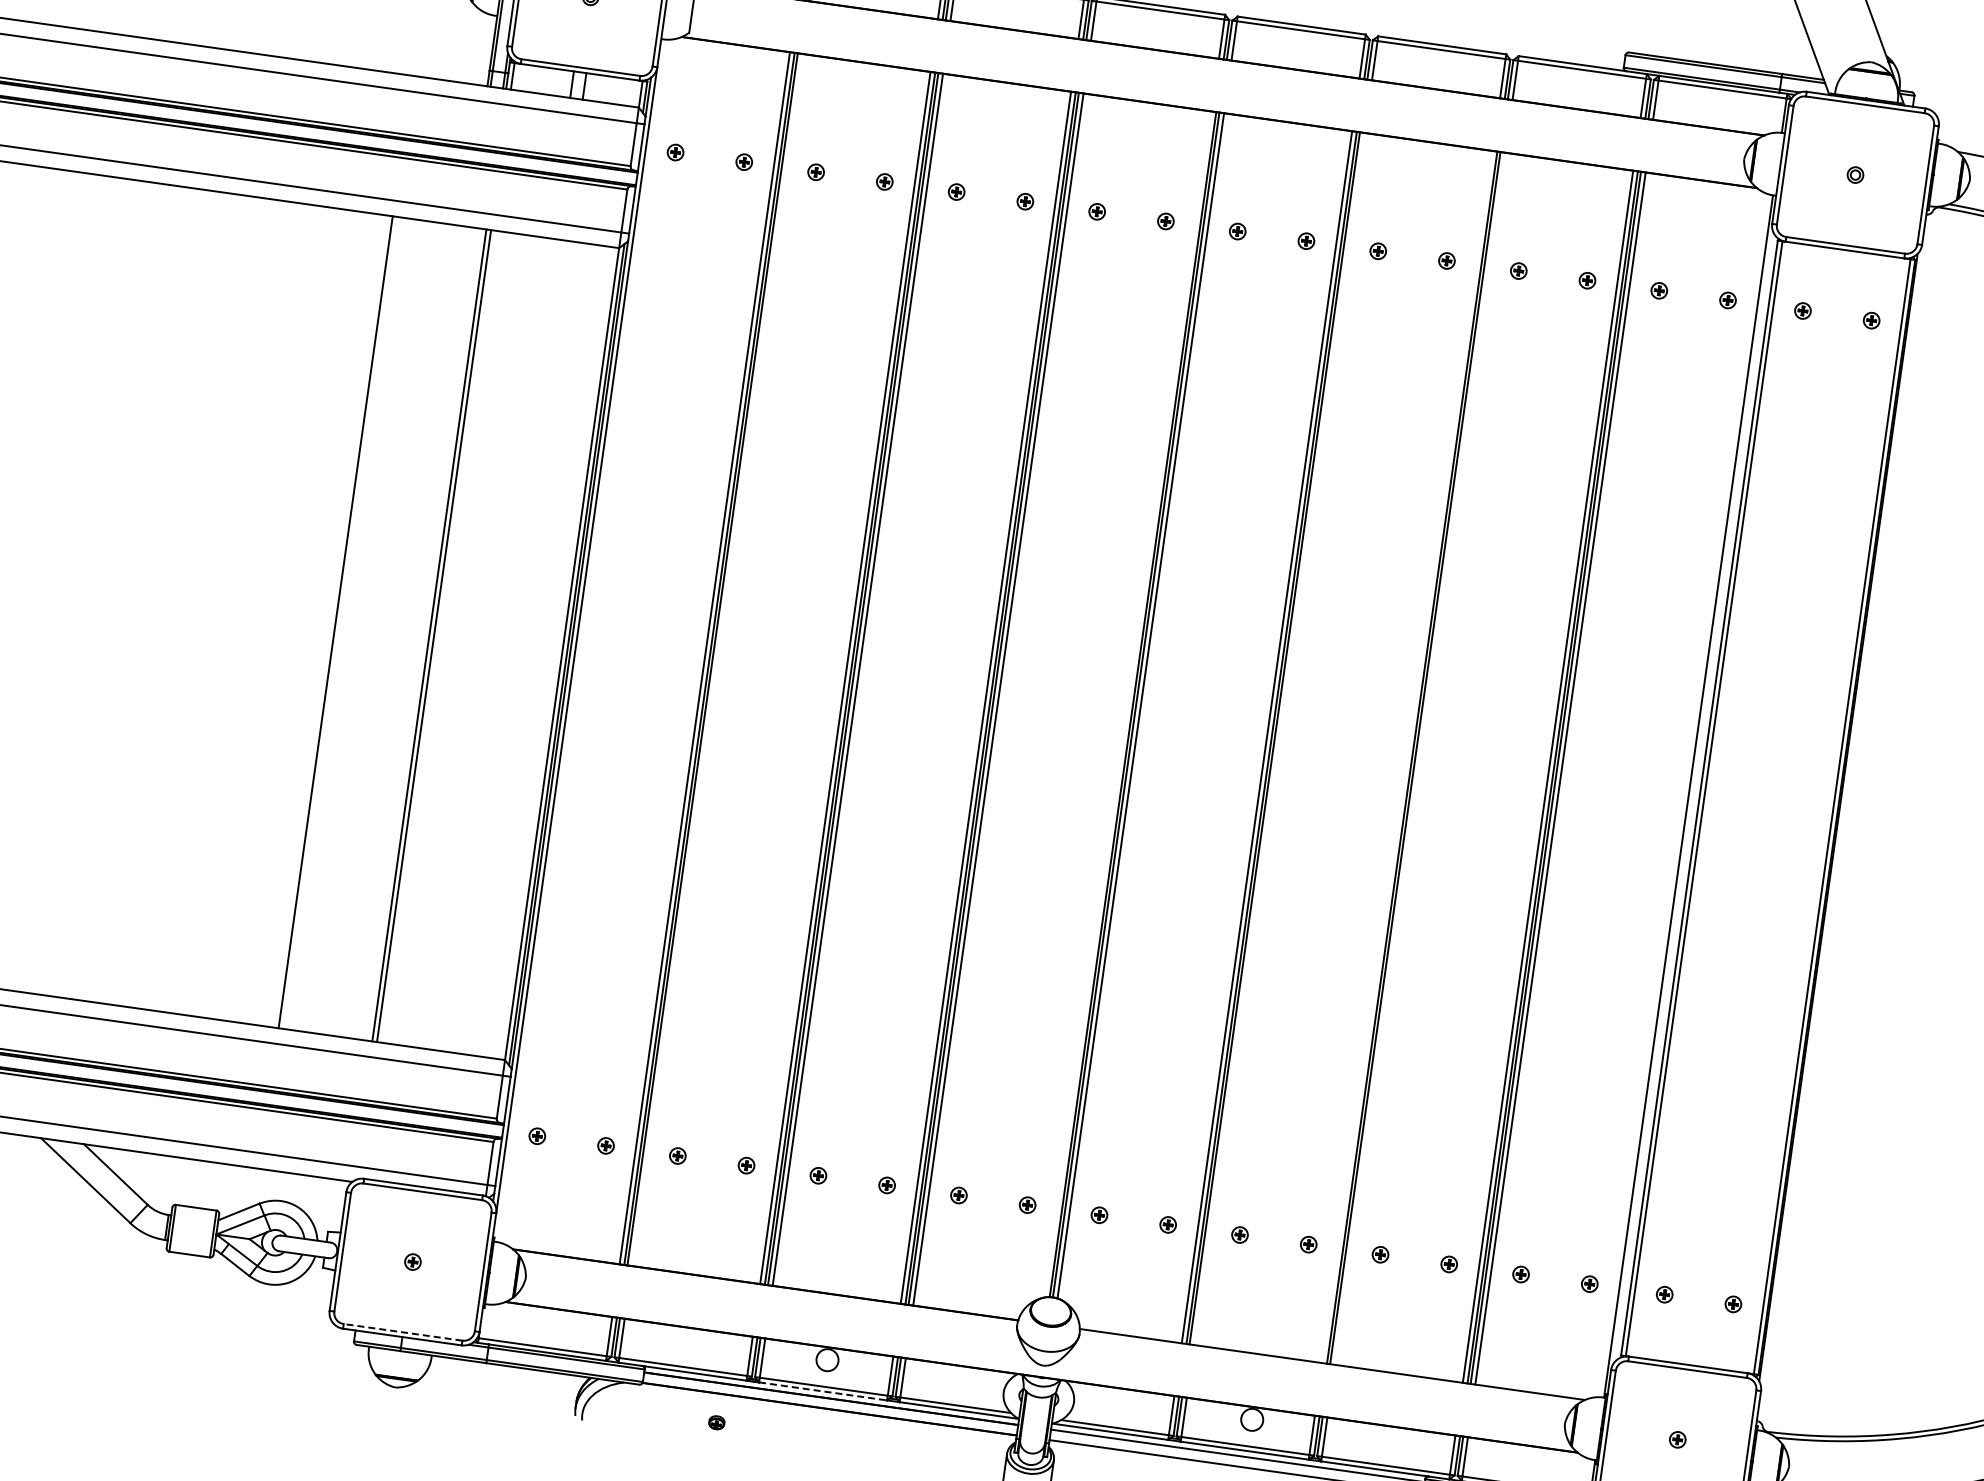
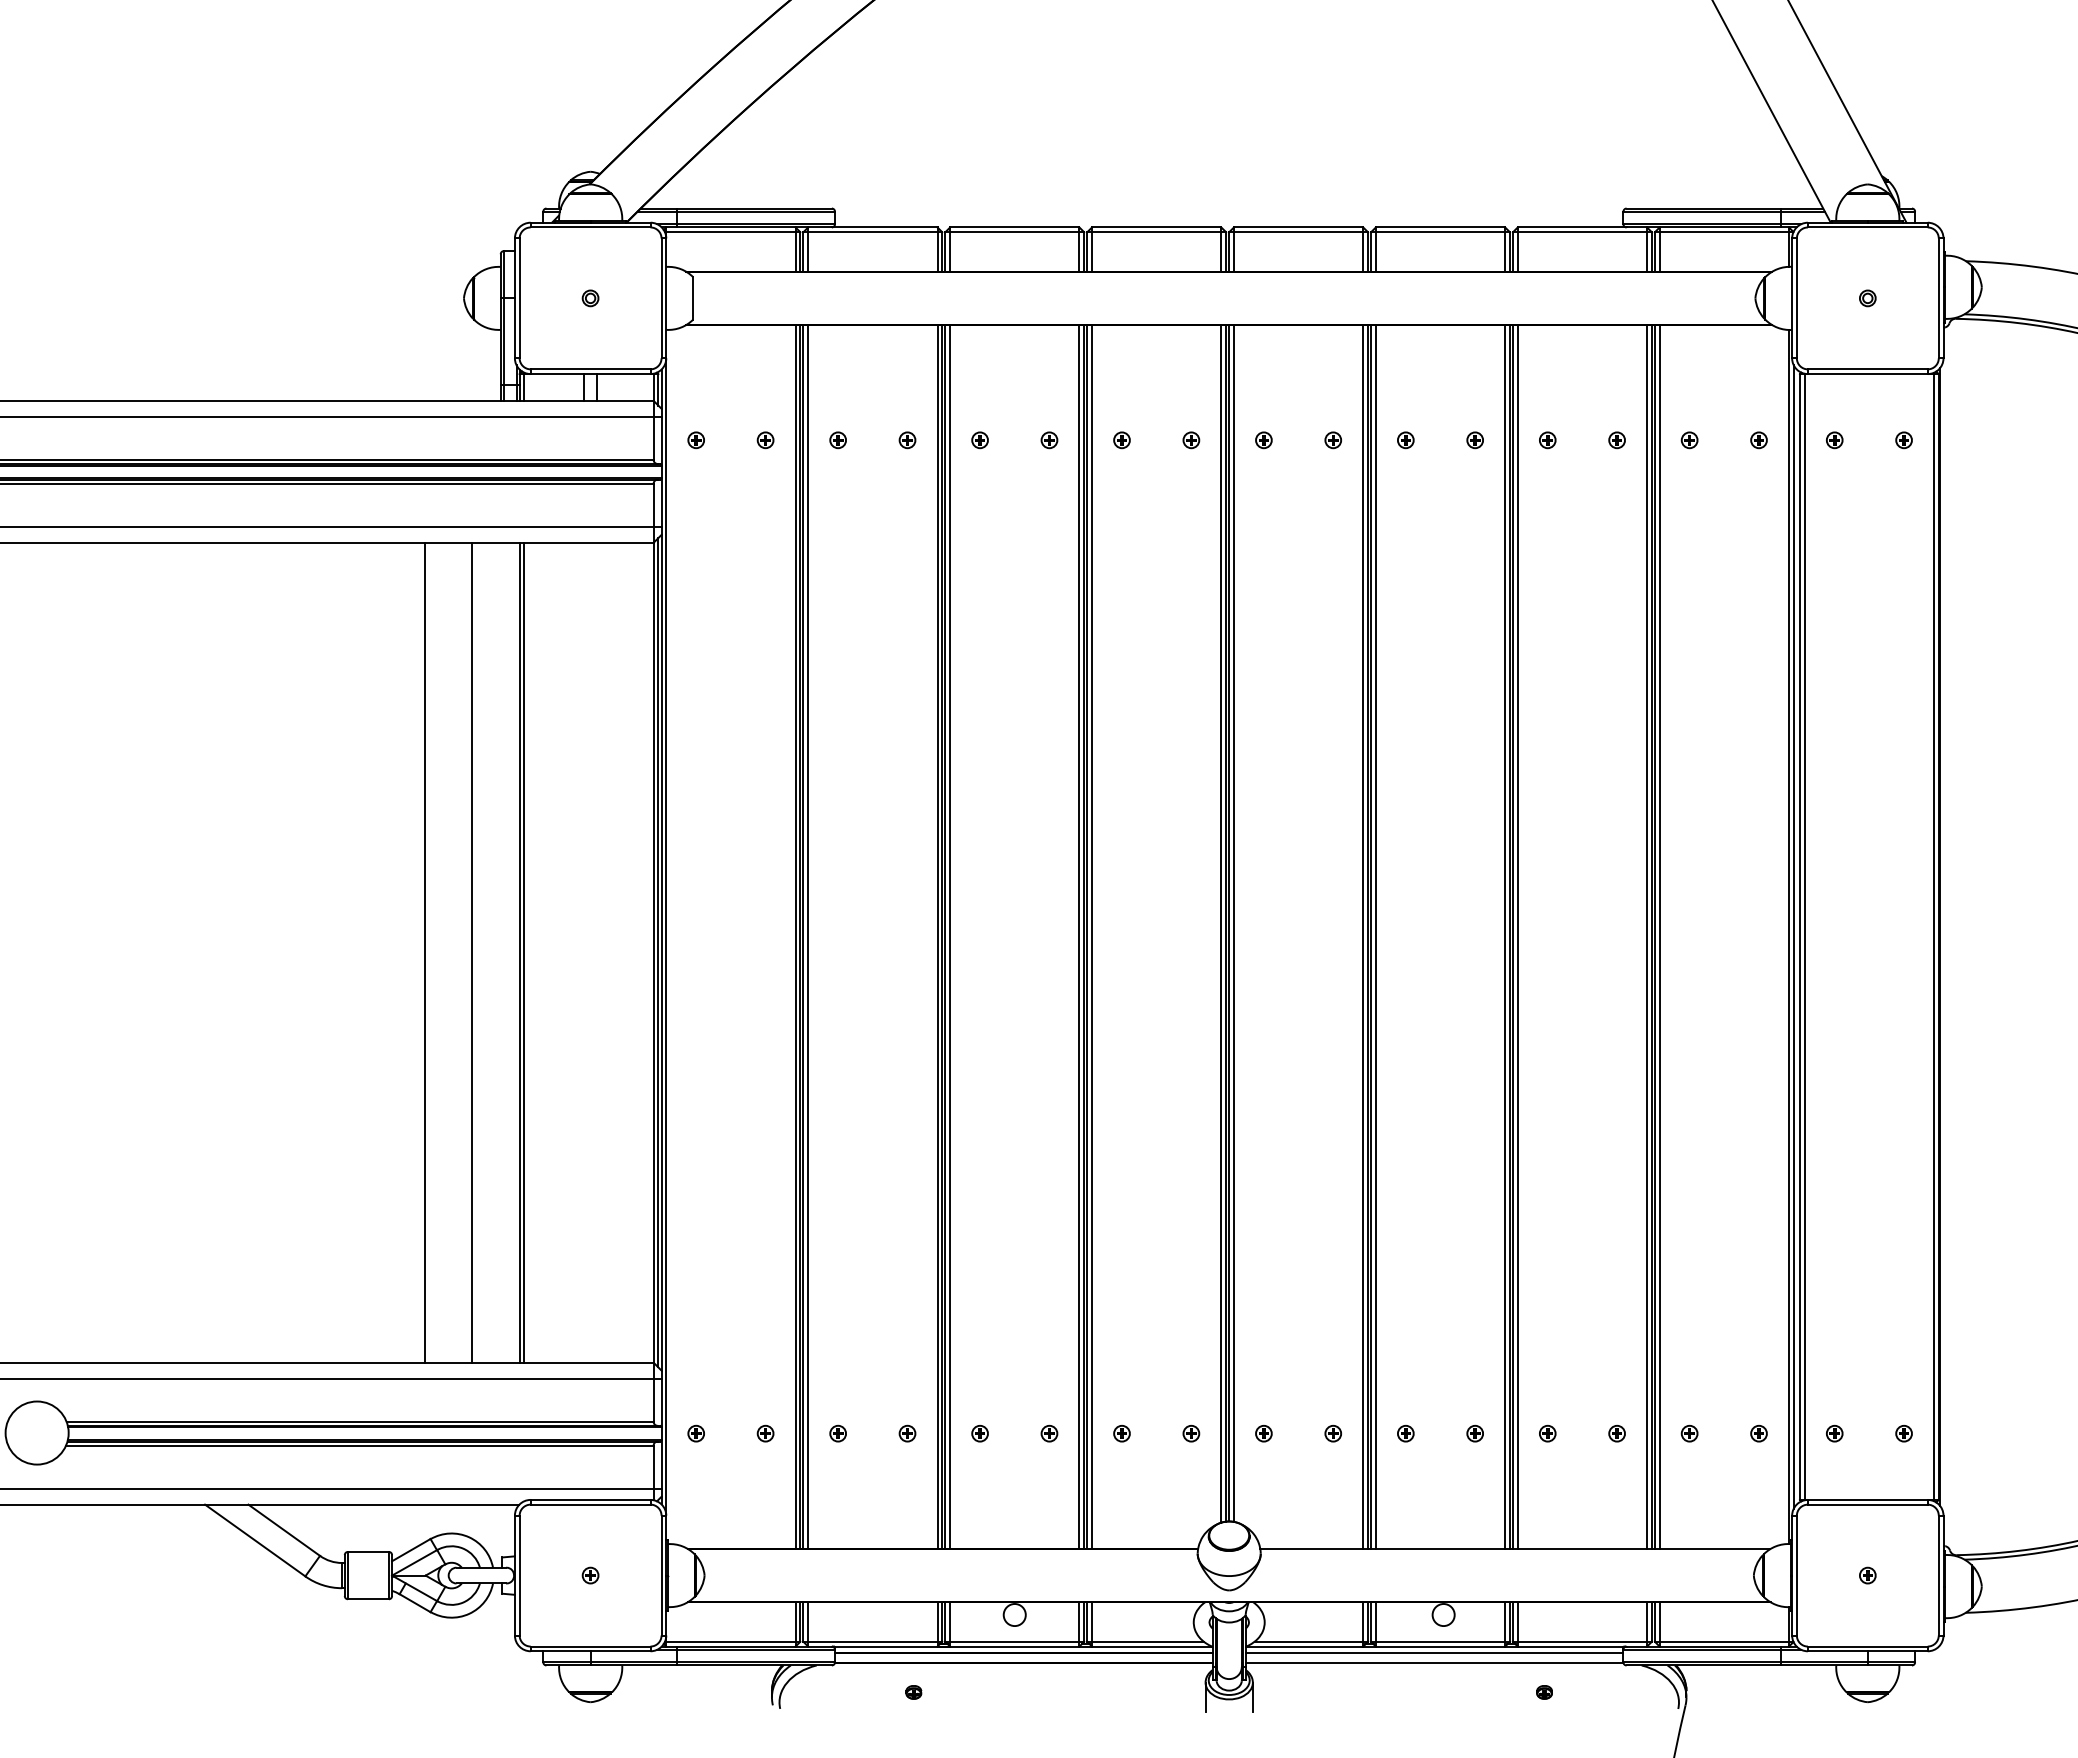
line: (382, 628) -> (472, 952), added
line: (717, 660) -> (808, 937), added
line: (1128, 704) -> (1221, 923), added
line: (1279, 738) -> (1375, 936), added
line: (1407, 756) -> (1505, 936), added
line: (1419, 758) -> (1517, 936), added
line: (1693, 796) -> (1793, 936), added
line: (402, 1332) -> (590, 1646), dashed -> solid
line: (822, 1391) -> (1014, 1646), dashed -> solid

